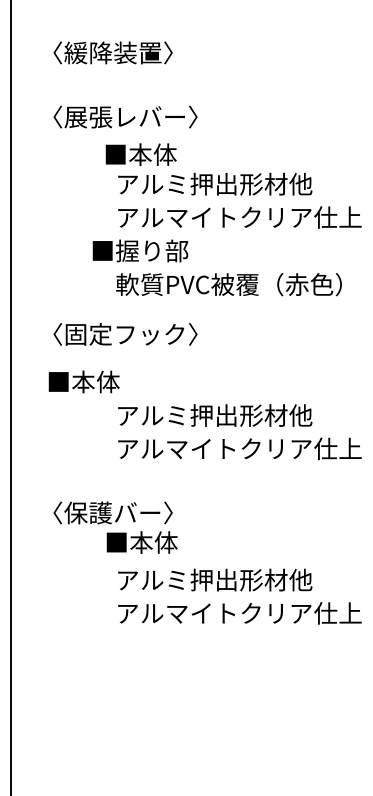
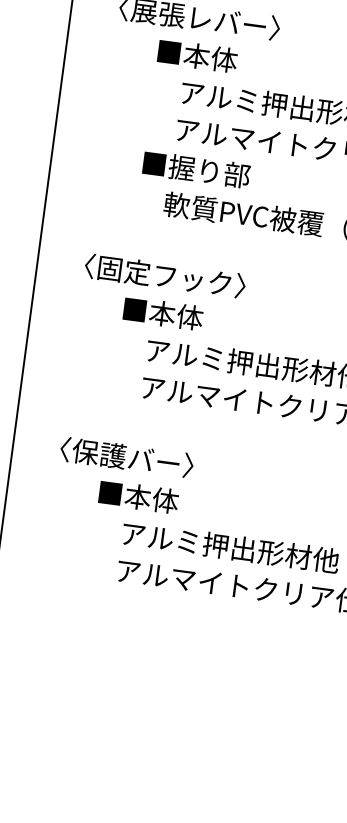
text: (140, 154) -> (196, 55), moved
text: (125, 334) -> (165, 276), moved
text: (83, 381) -> (162, 313), moved
text: (141, 542) -> (138, 497), moved

